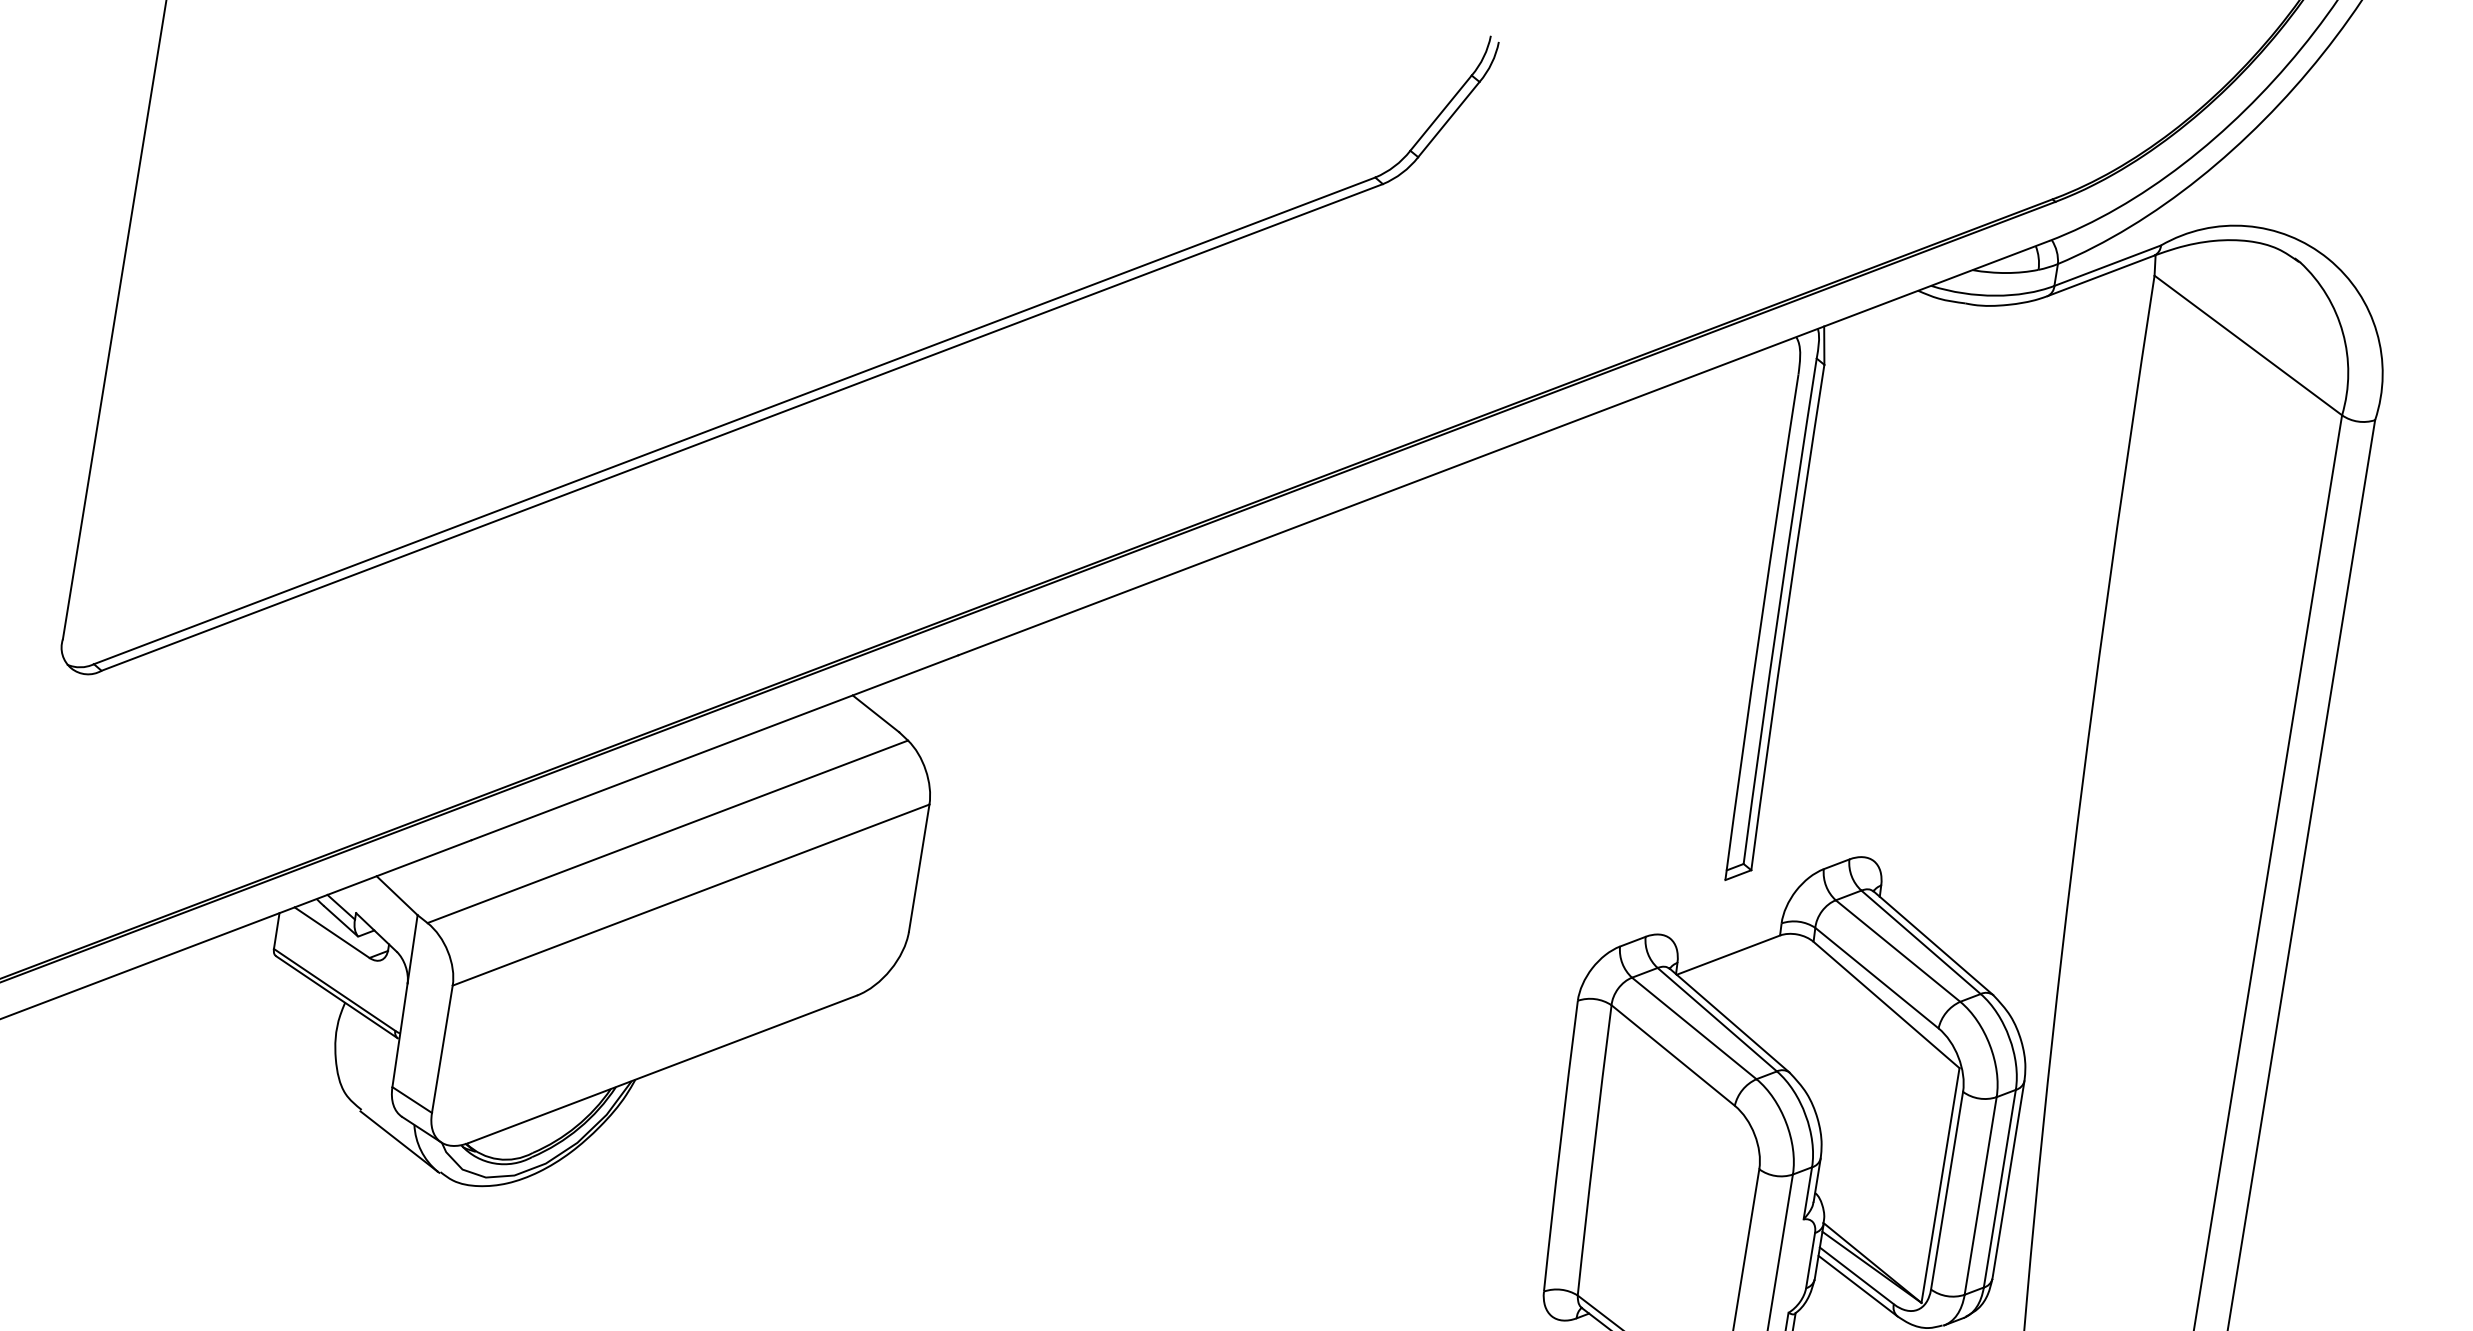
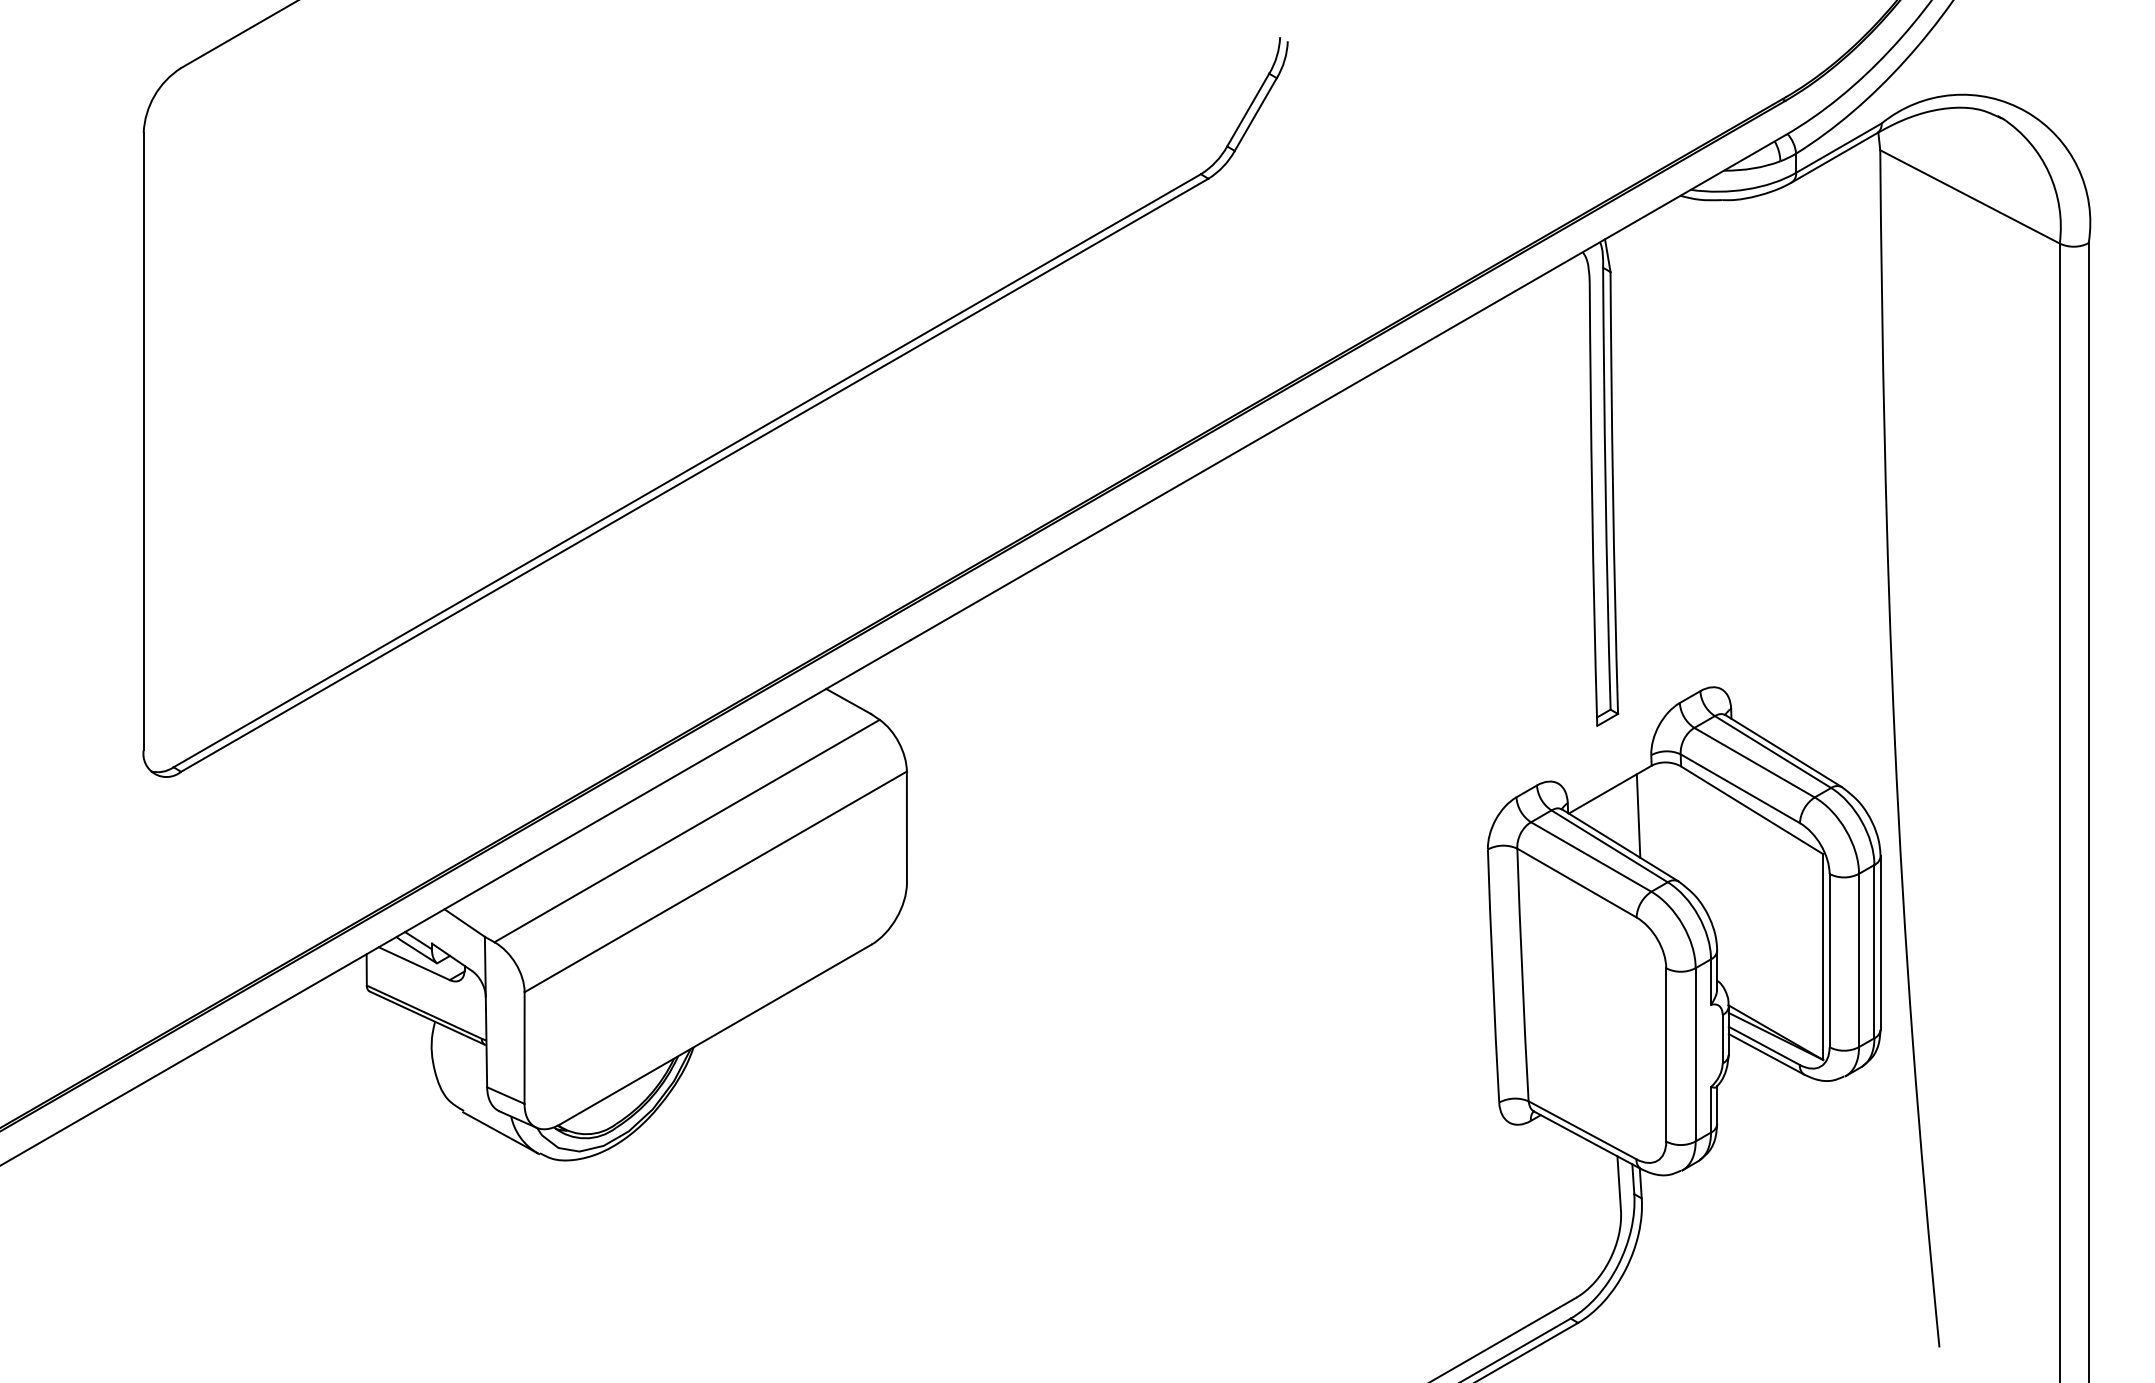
line: (1755, 989) -> (1638, 815), added

